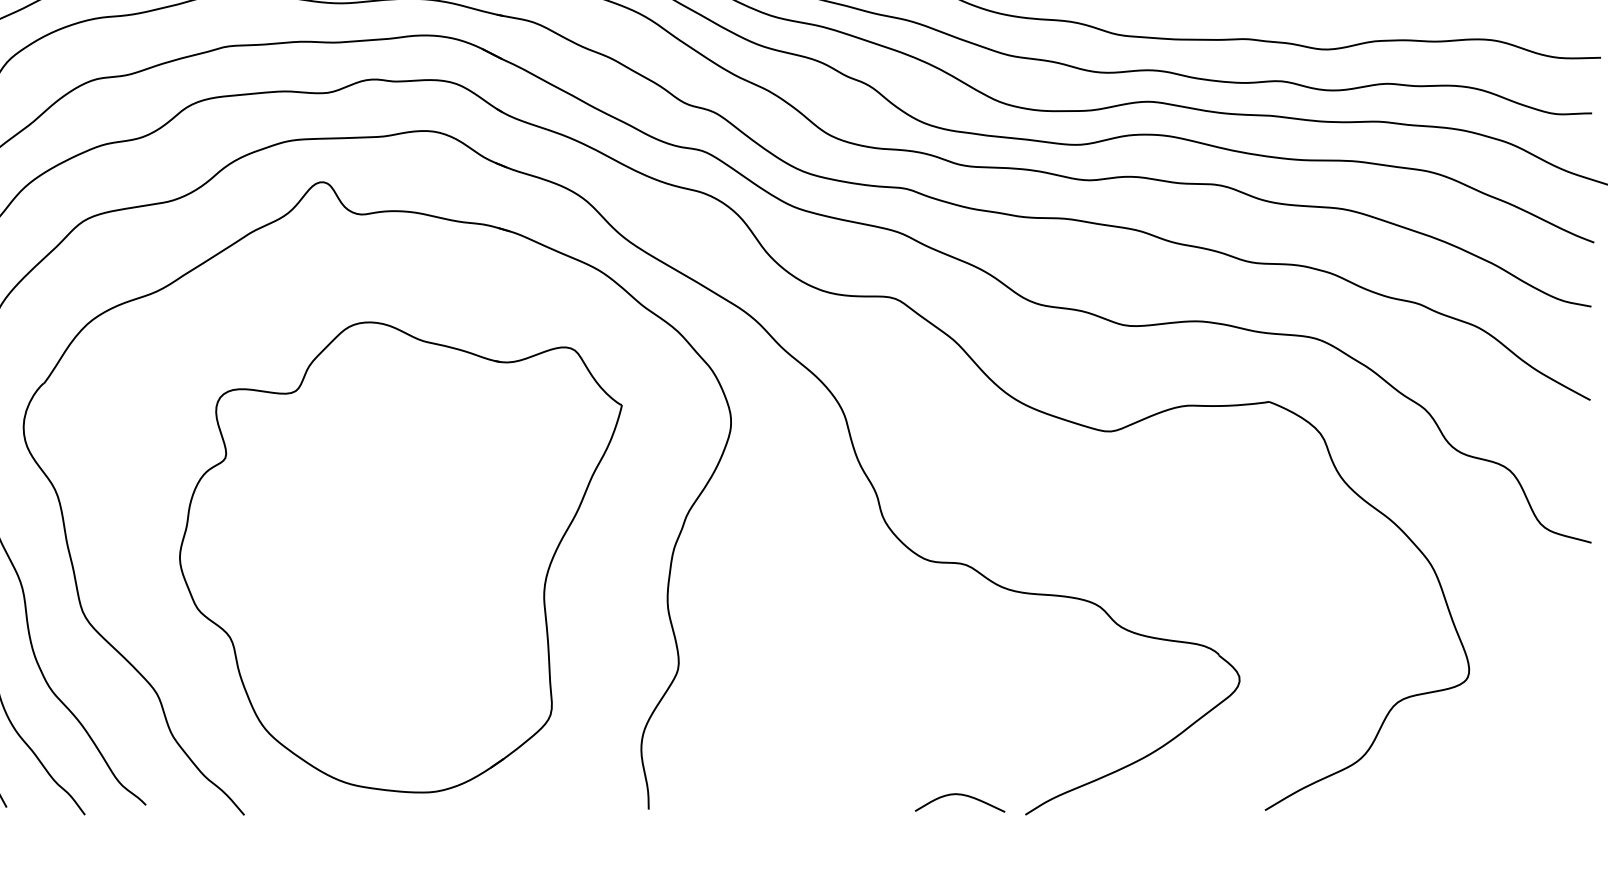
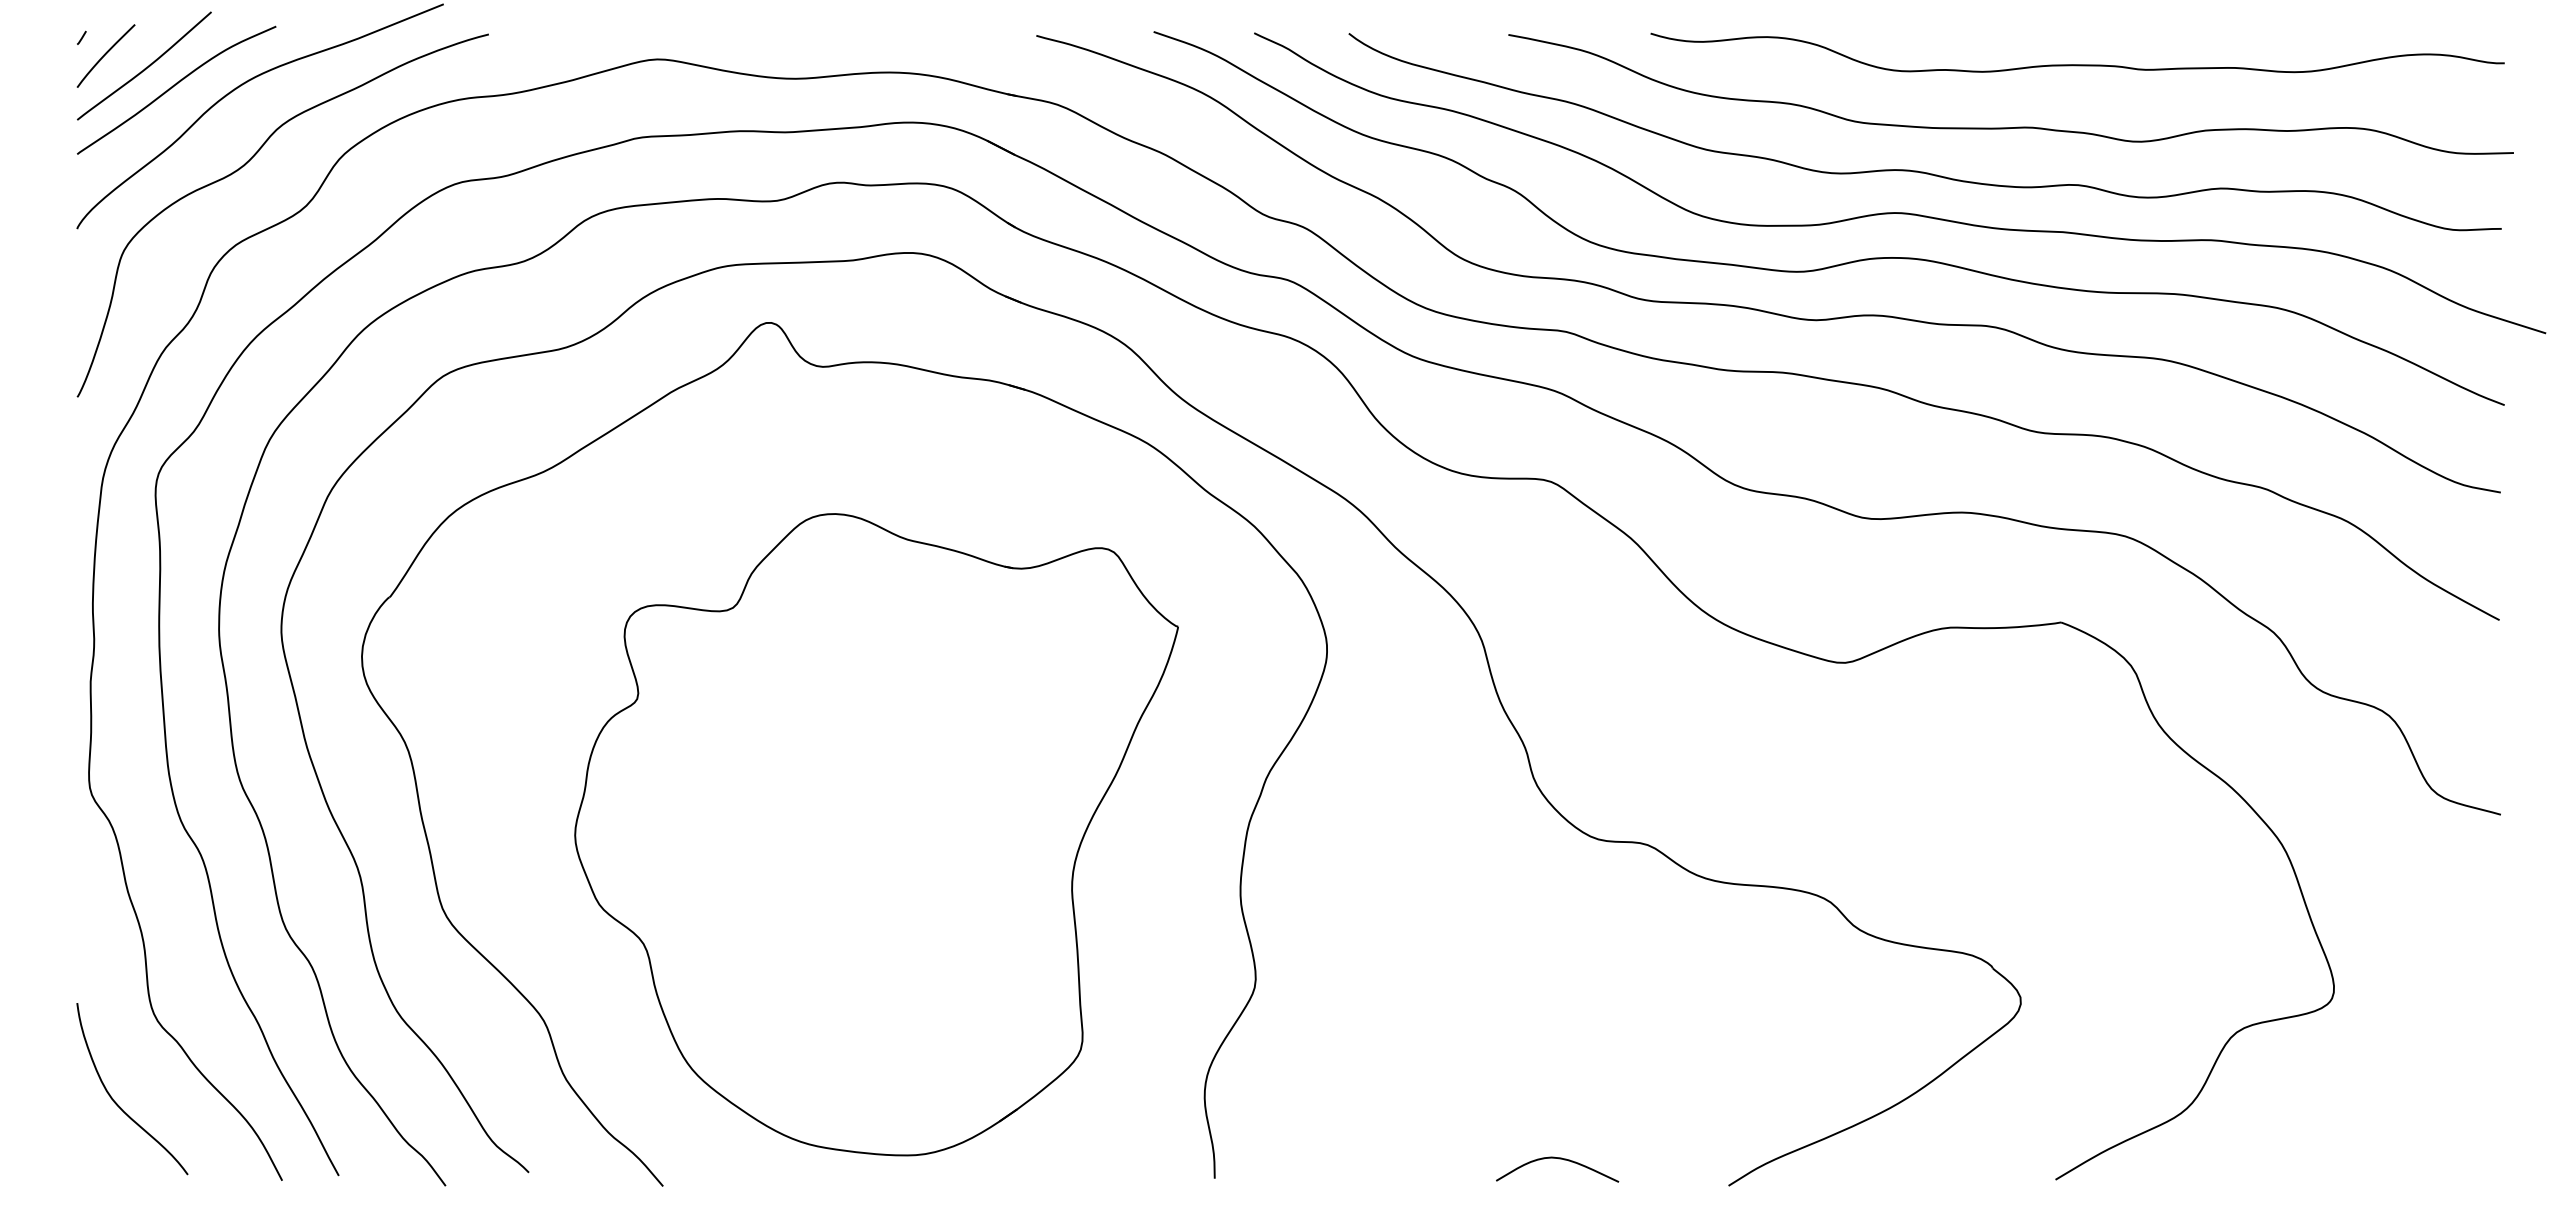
curve: (960, 795) -> (1558, 1159), moved

